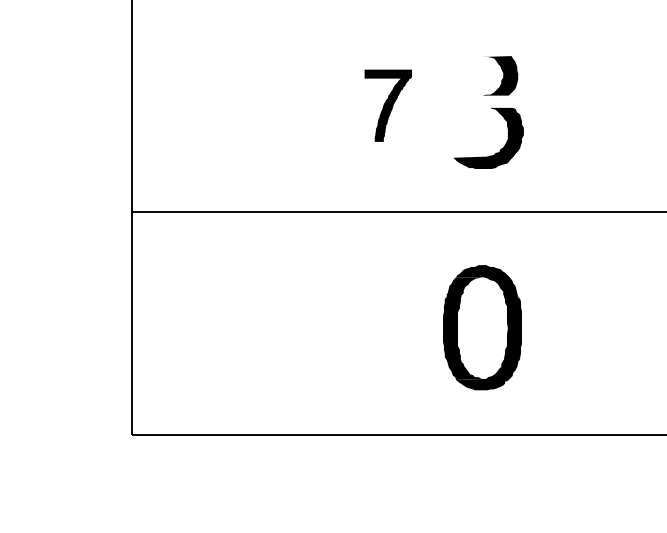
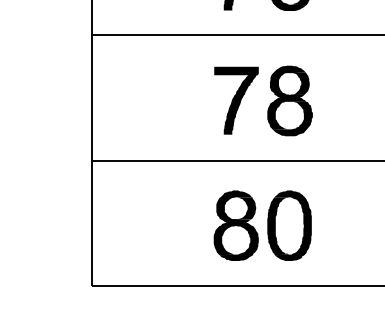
fill: (477, 100) -> (286, 97), added
part: (388, 105) -> (236, 100), size x1.67
part: (386, 327) -> (235, 225), added

